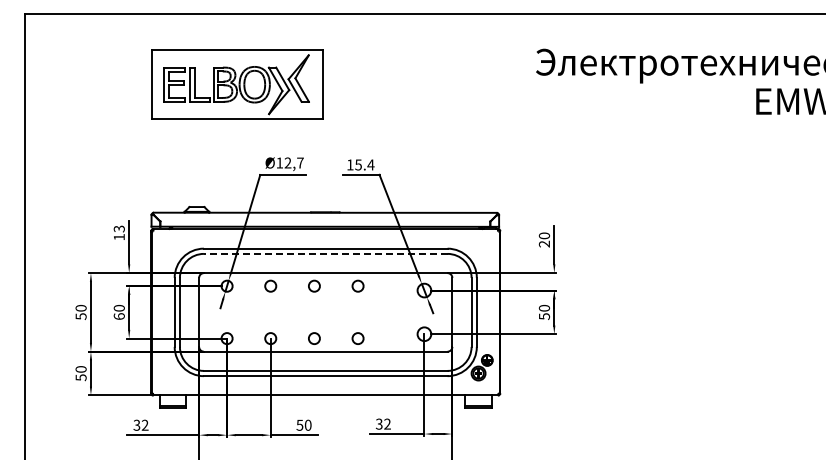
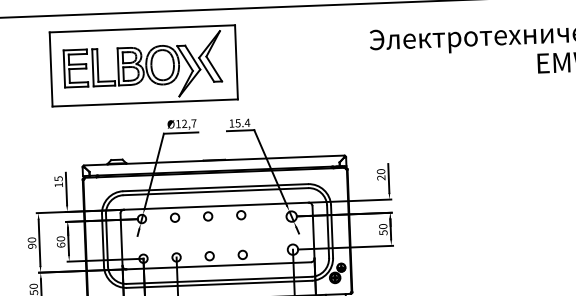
part: (237, 84) -> (143, 65), size x1.43
text: (118, 228) -> (57, 178), 13 -> 15
line: (325, 253) -> (215, 191), dashed -> solid
text: (80, 316) -> (31, 246), 50 -> 90

